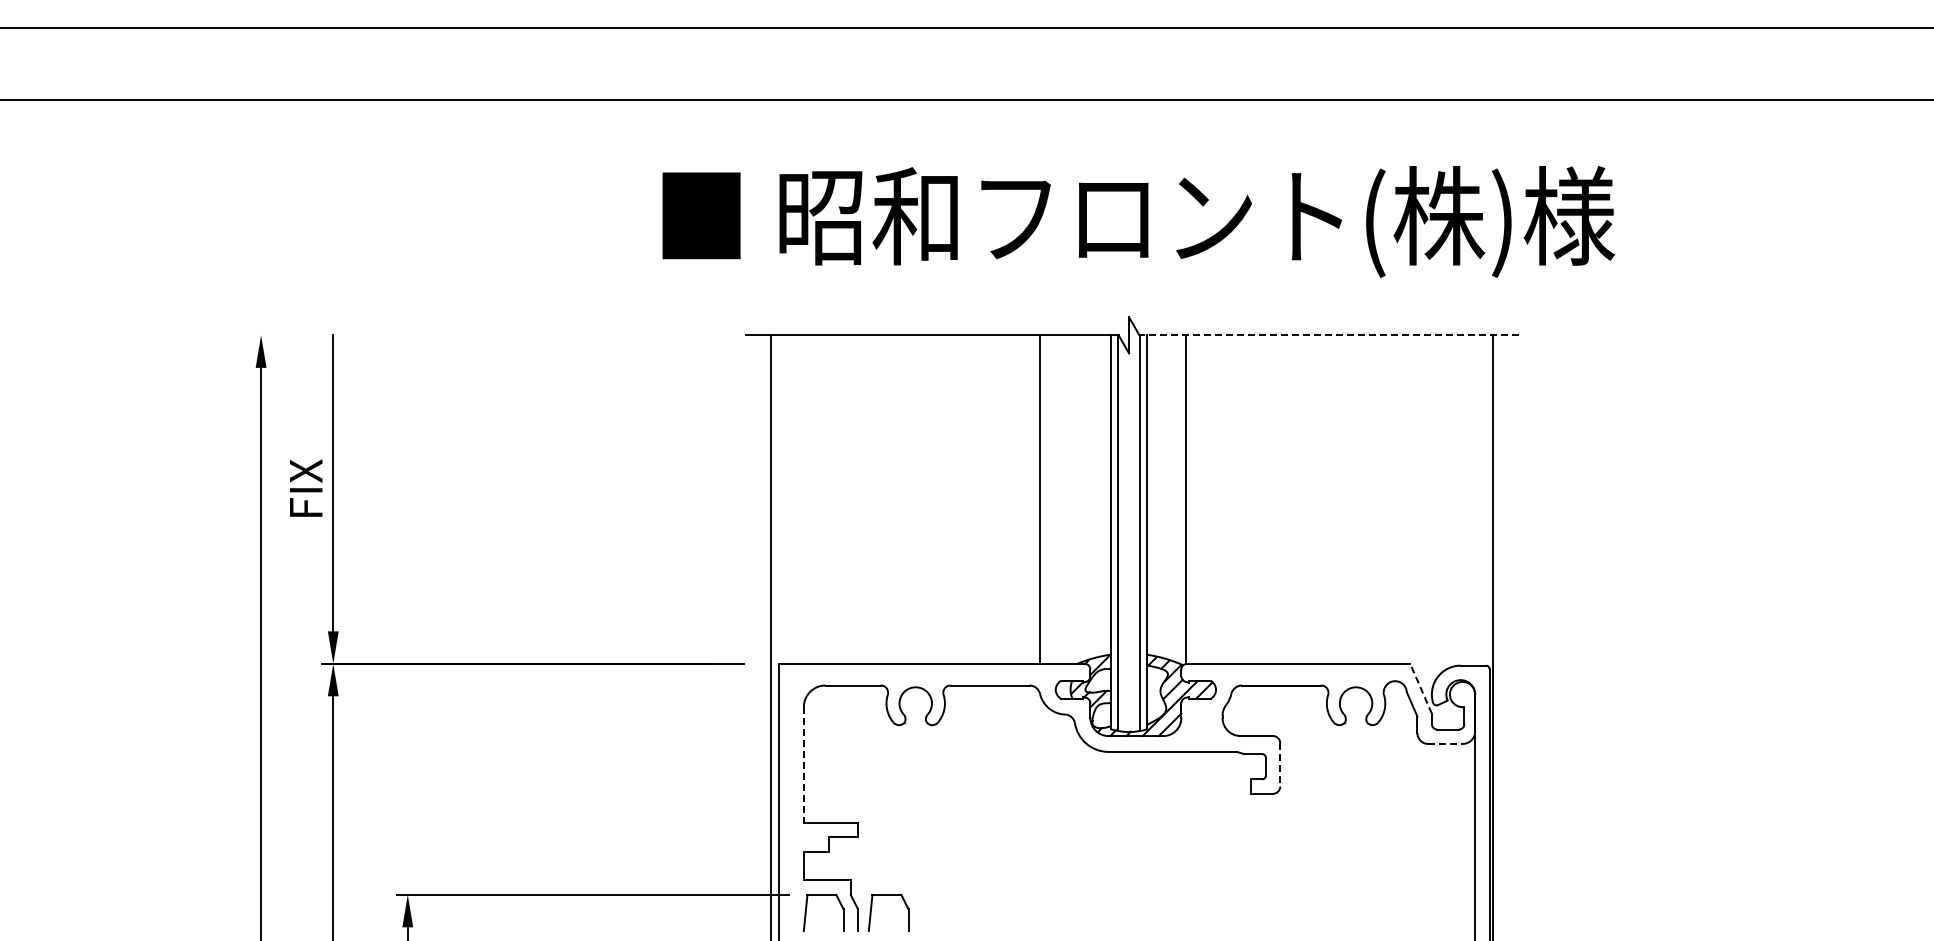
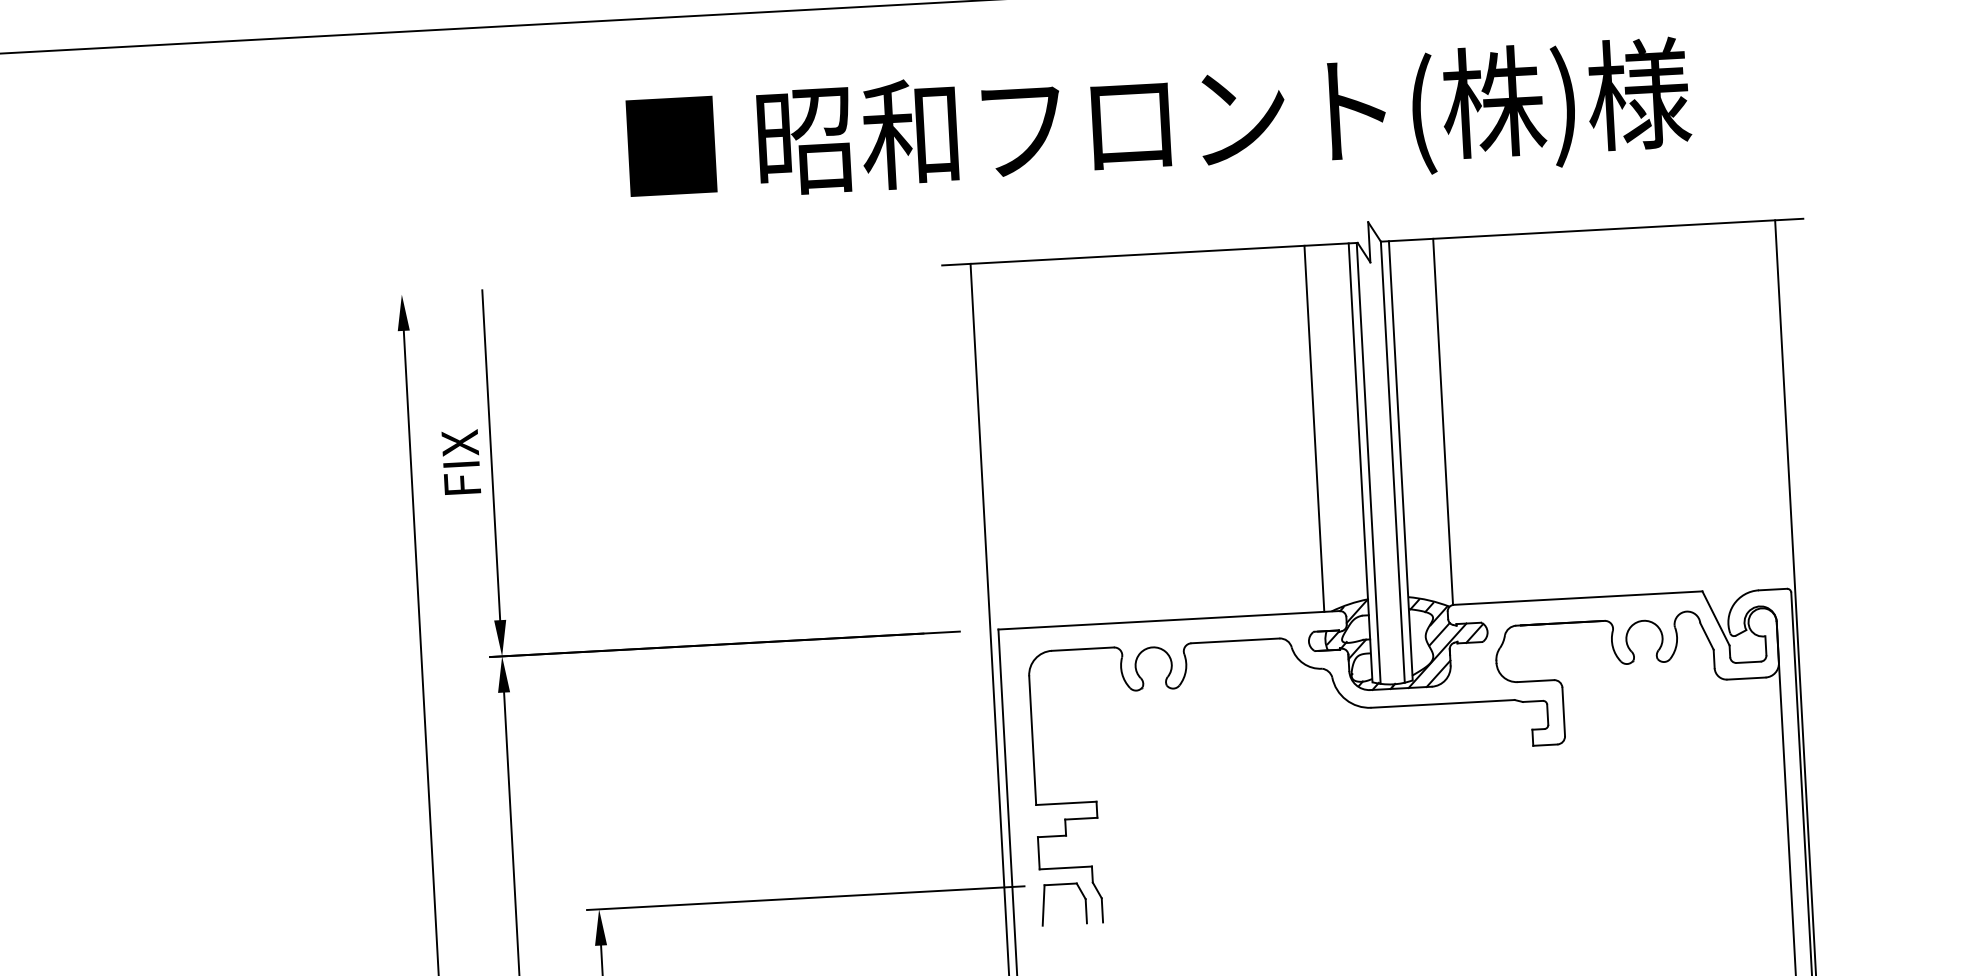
text: (1138, 221) -> (1158, 126), moved
line: (1328, 335) -> (1591, 230), dashed -> solid
line: (1039, 499) -> (1313, 428), moved
line: (1420, 688) -> (1715, 618), dashed -> solid
line: (1445, 743) -> (1746, 678), dashed -> solid
line: (803, 764) -> (1032, 740), dashed -> solid
line: (1280, 764) -> (1563, 711), dashed -> solid
part: (872, 907) -> (1117, 895), removed

